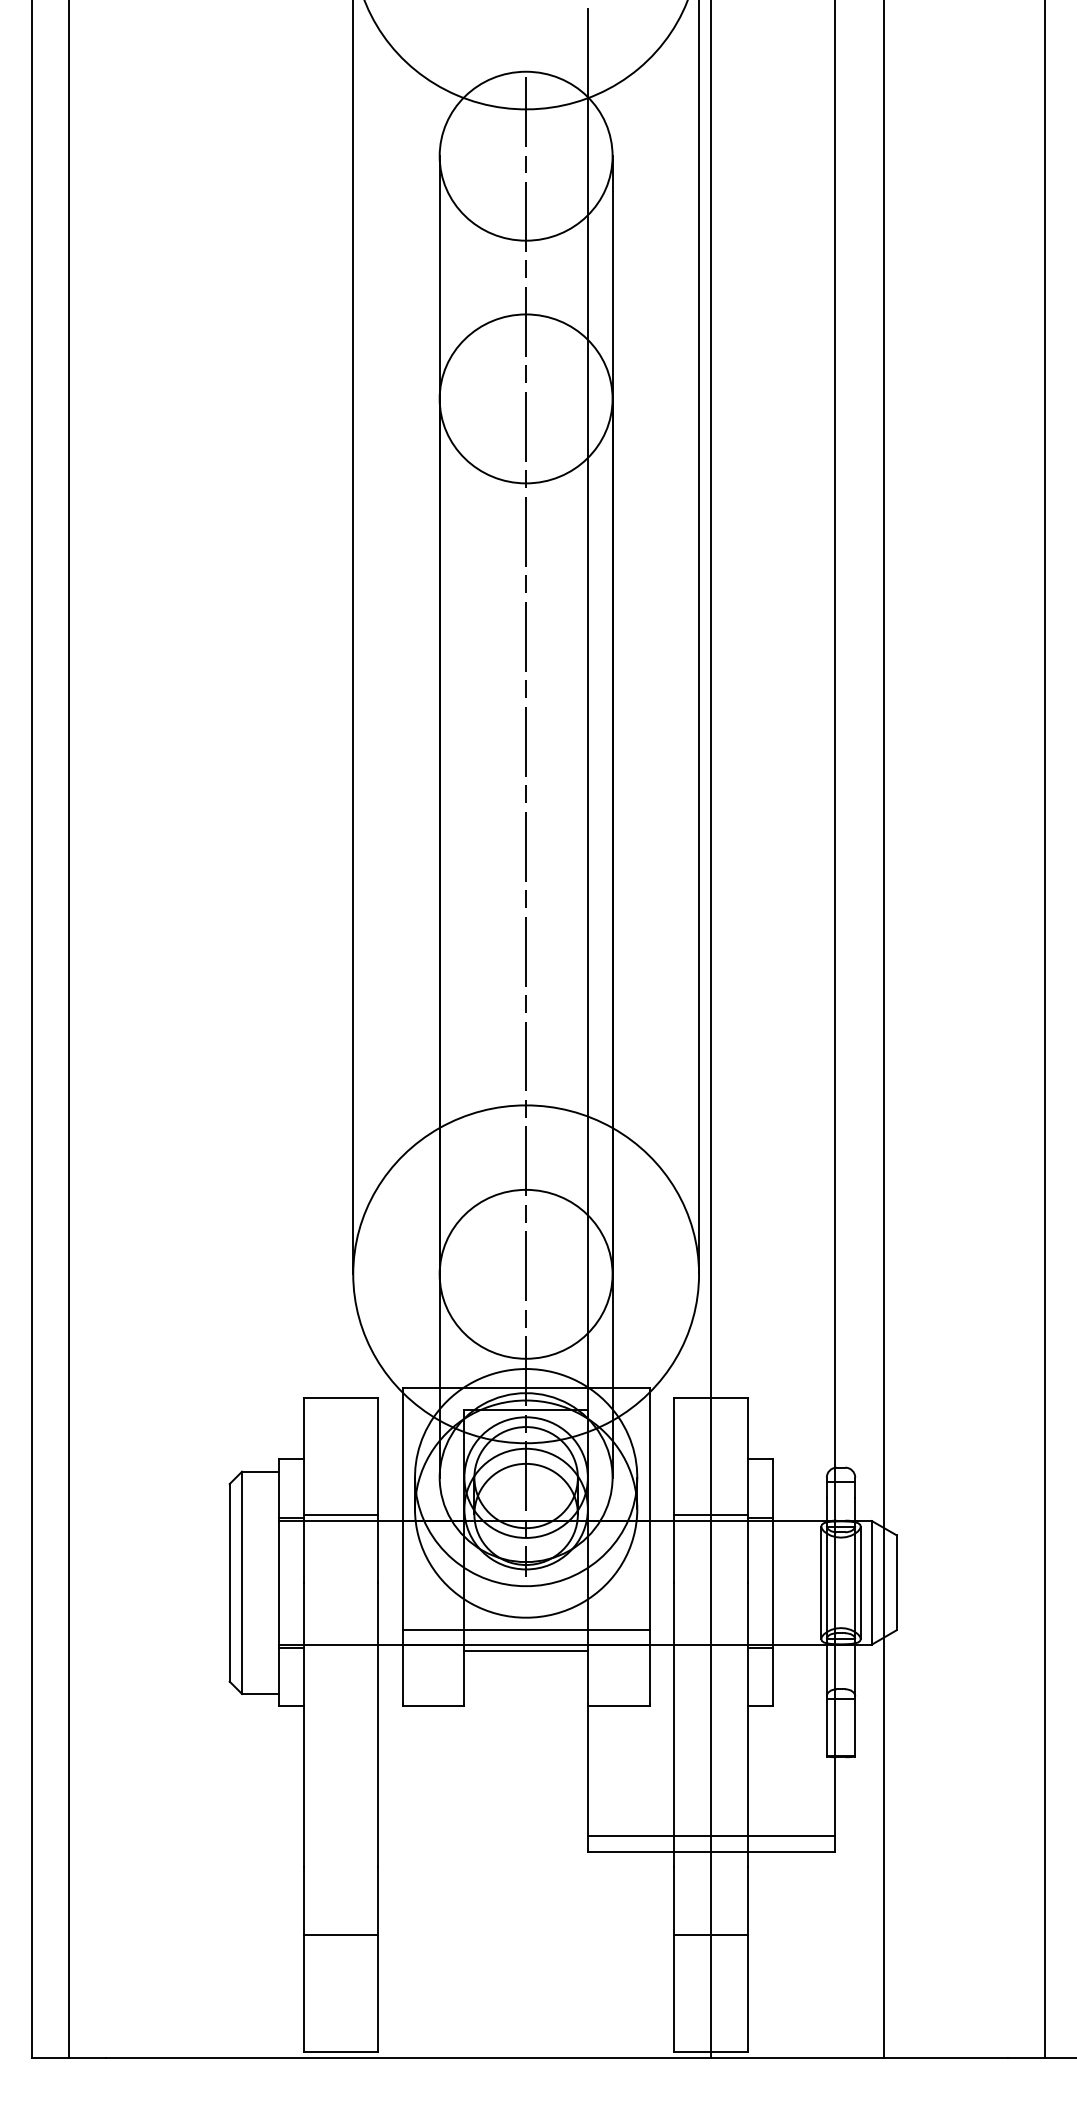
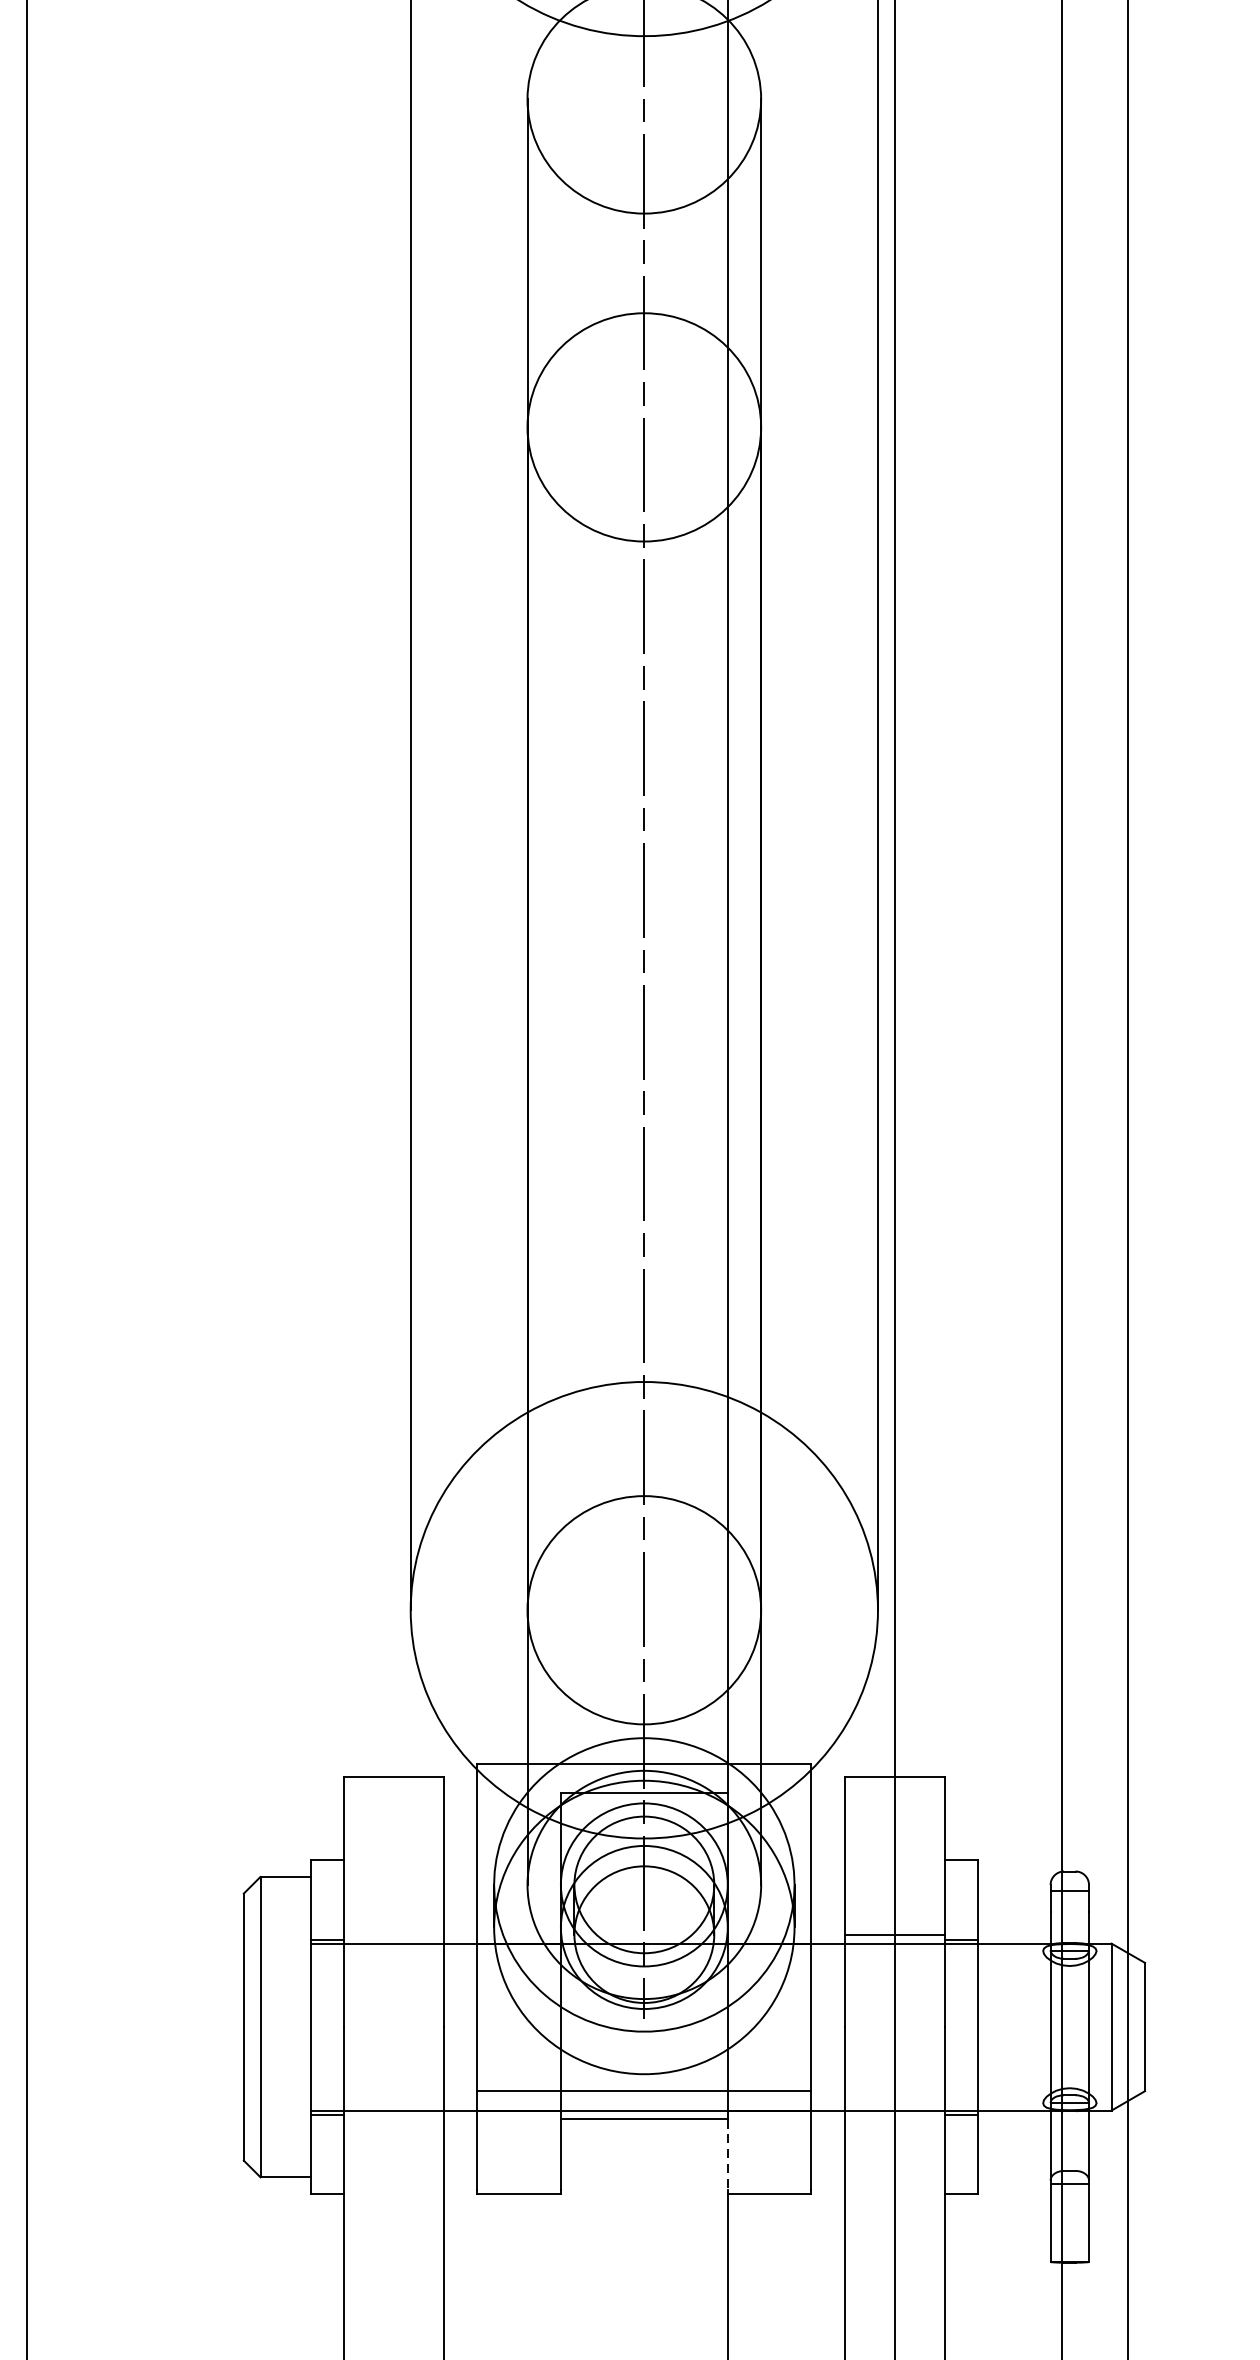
line: (340, 1514) -> (393, 1934), removed
line: (821, 1582) -> (1043, 2026), removed
line: (860, 1582) -> (1096, 2026), removed
line: (587, 1677) -> (727, 2155), solid -> dashed

